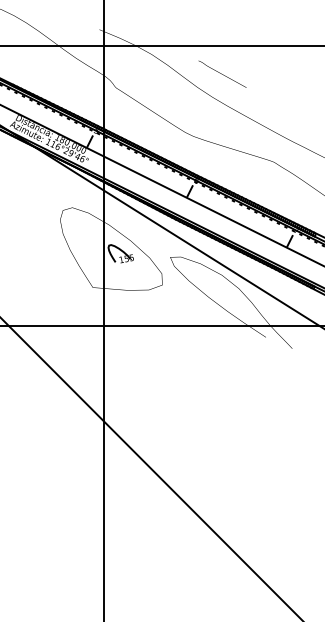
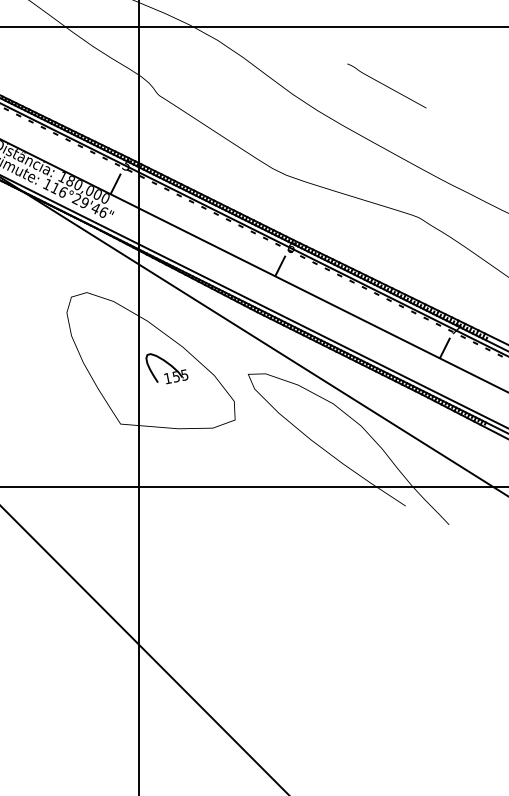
curve: (221, 73) -> (385, 84), moved

